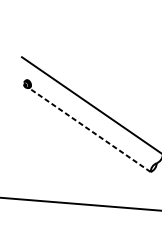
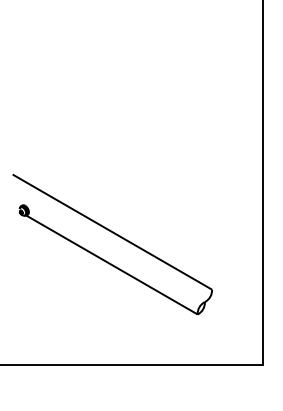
line: (89, 129) -> (111, 264), dashed -> solid

